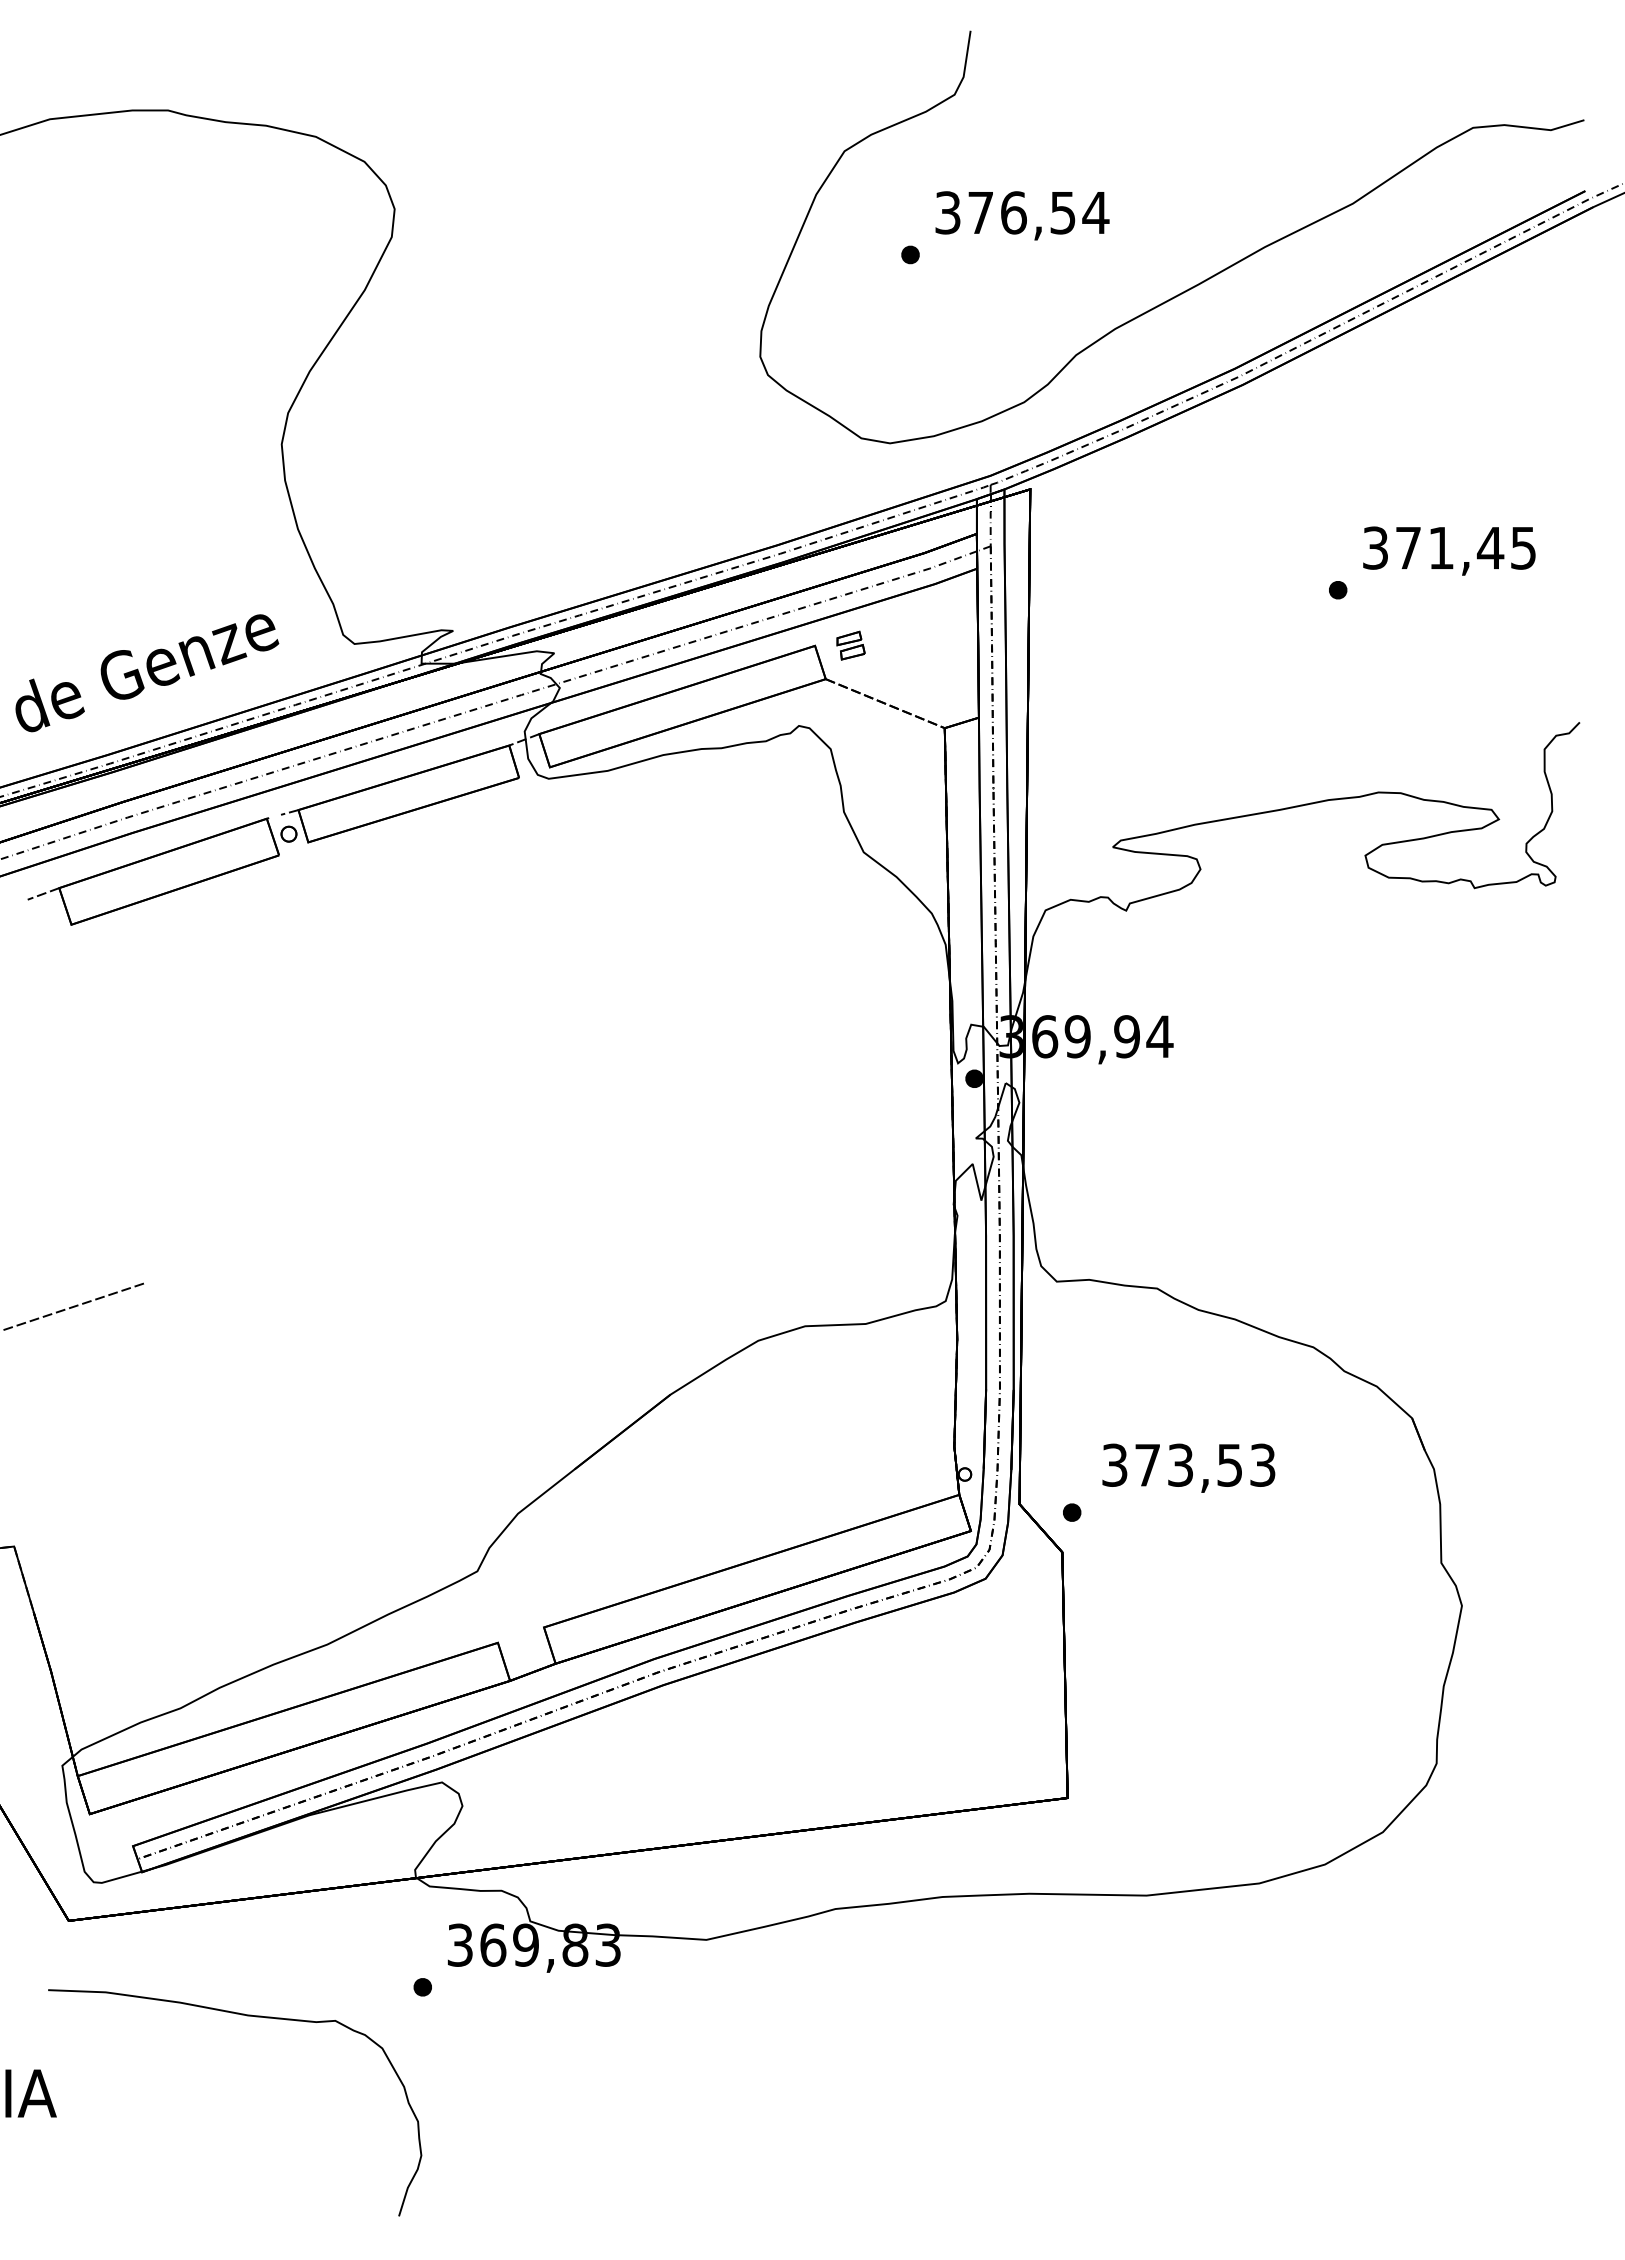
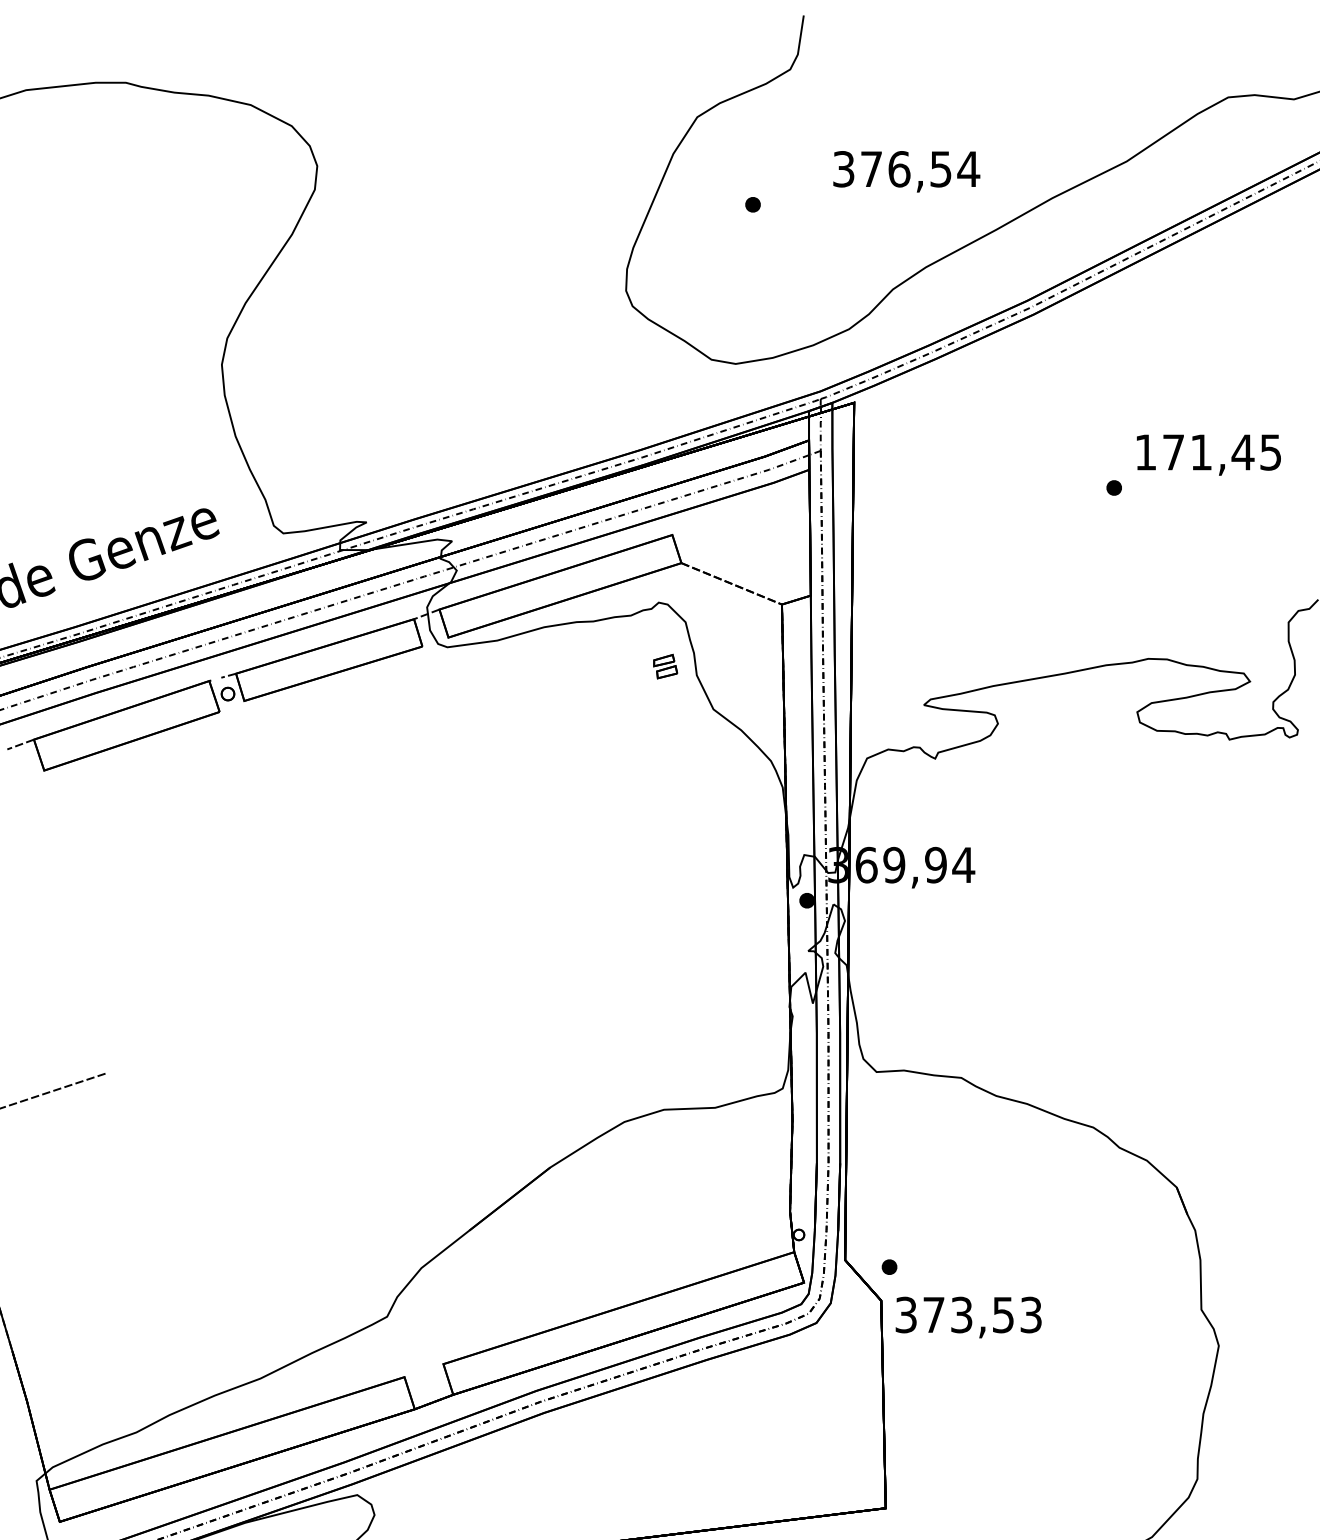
text: (1022, 215) -> (906, 171), moved
text: (1375, 547) -> (1145, 451), 371,45 -> 171,45
part: (850, 645) -> (665, 666), moved
text: (1188, 1467) -> (968, 1316), moved

